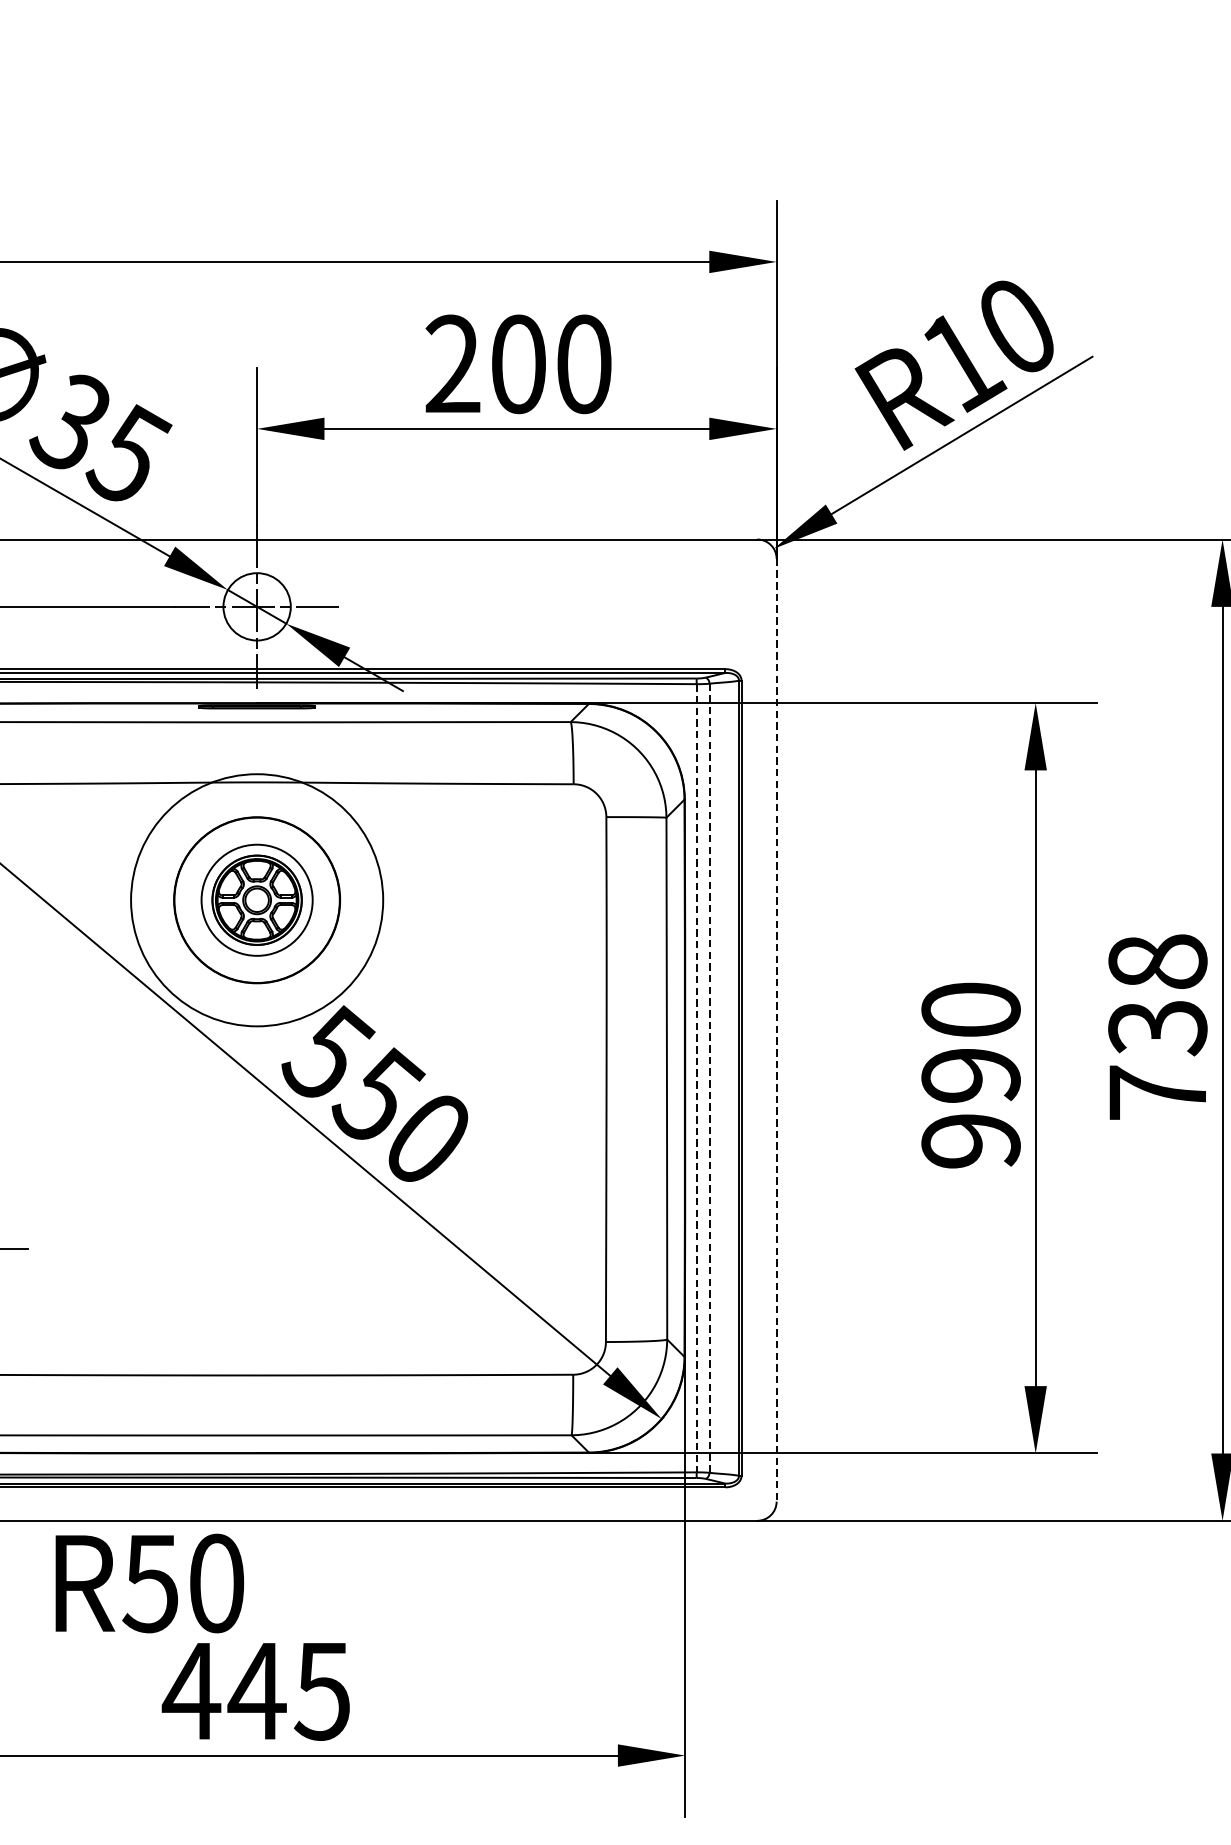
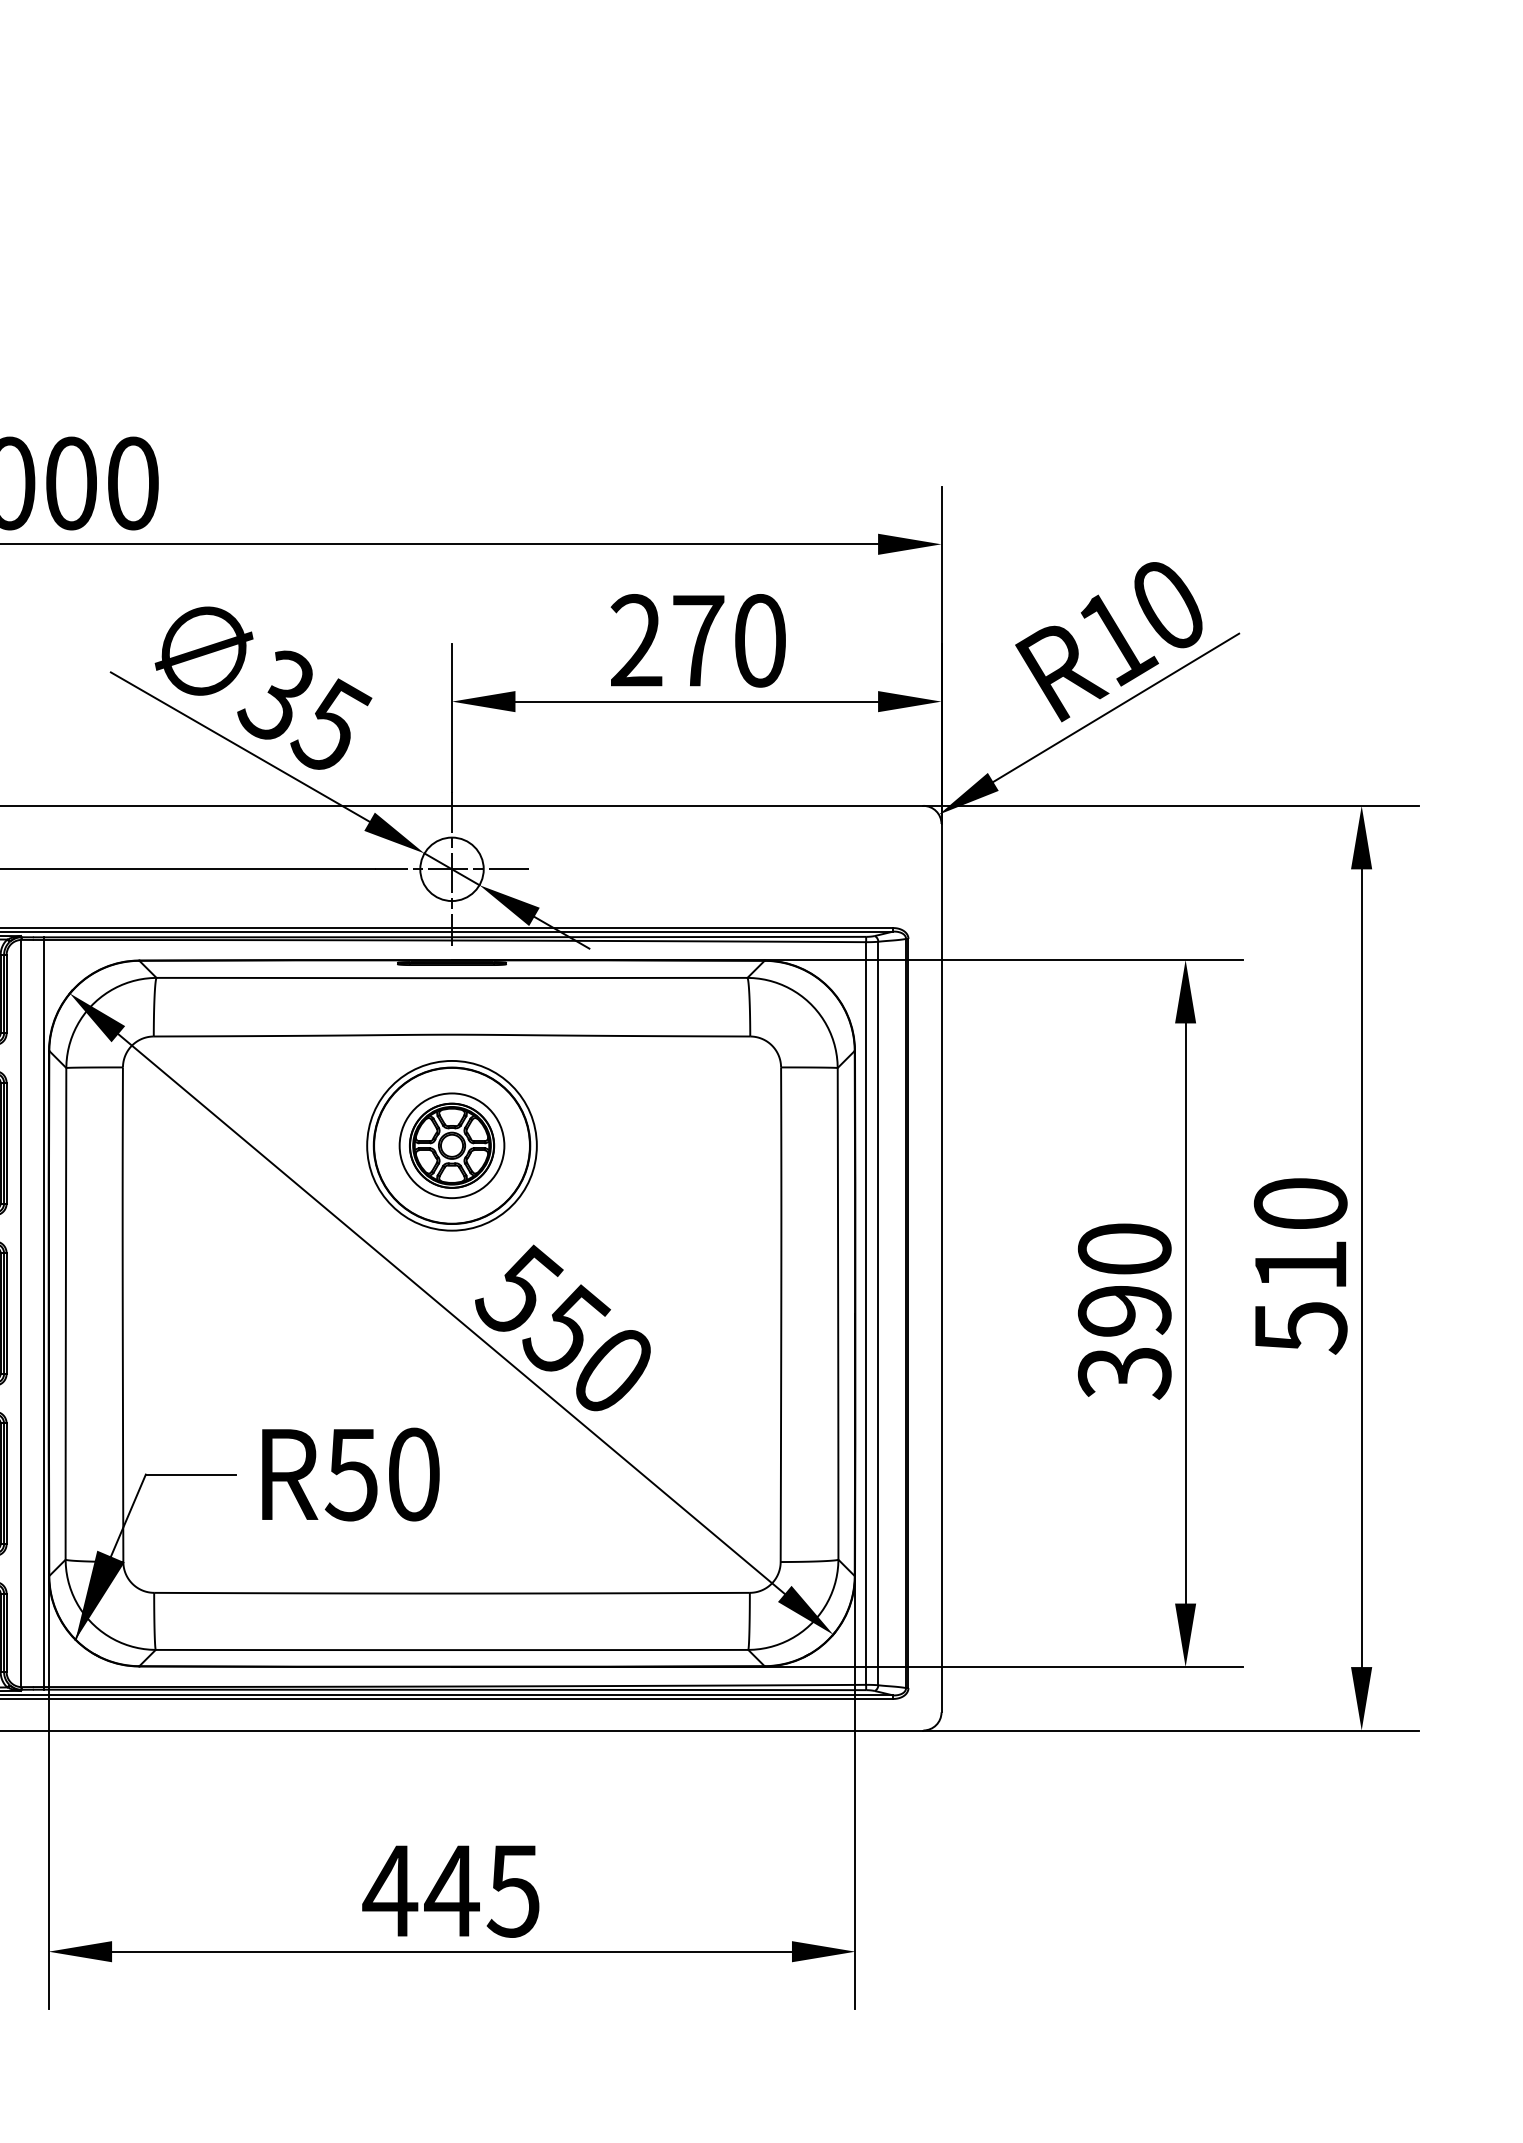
text: (518, 364) -> (698, 640), 200 -> 270
circle: (256, 899) -> (451, 1145), size x0.71
text: (1157, 1028) -> (1300, 1266), 738 -> 510
line: (776, 1030) -> (941, 1268), dashed -> solid
line: (709, 1078) -> (878, 1313), dashed -> solid
line: (697, 1079) -> (866, 1314), dashed -> solid
text: (970, 1141) -> (1124, 1373), 990 -> 390
text: (149, 1583) -> (350, 1474), moved

